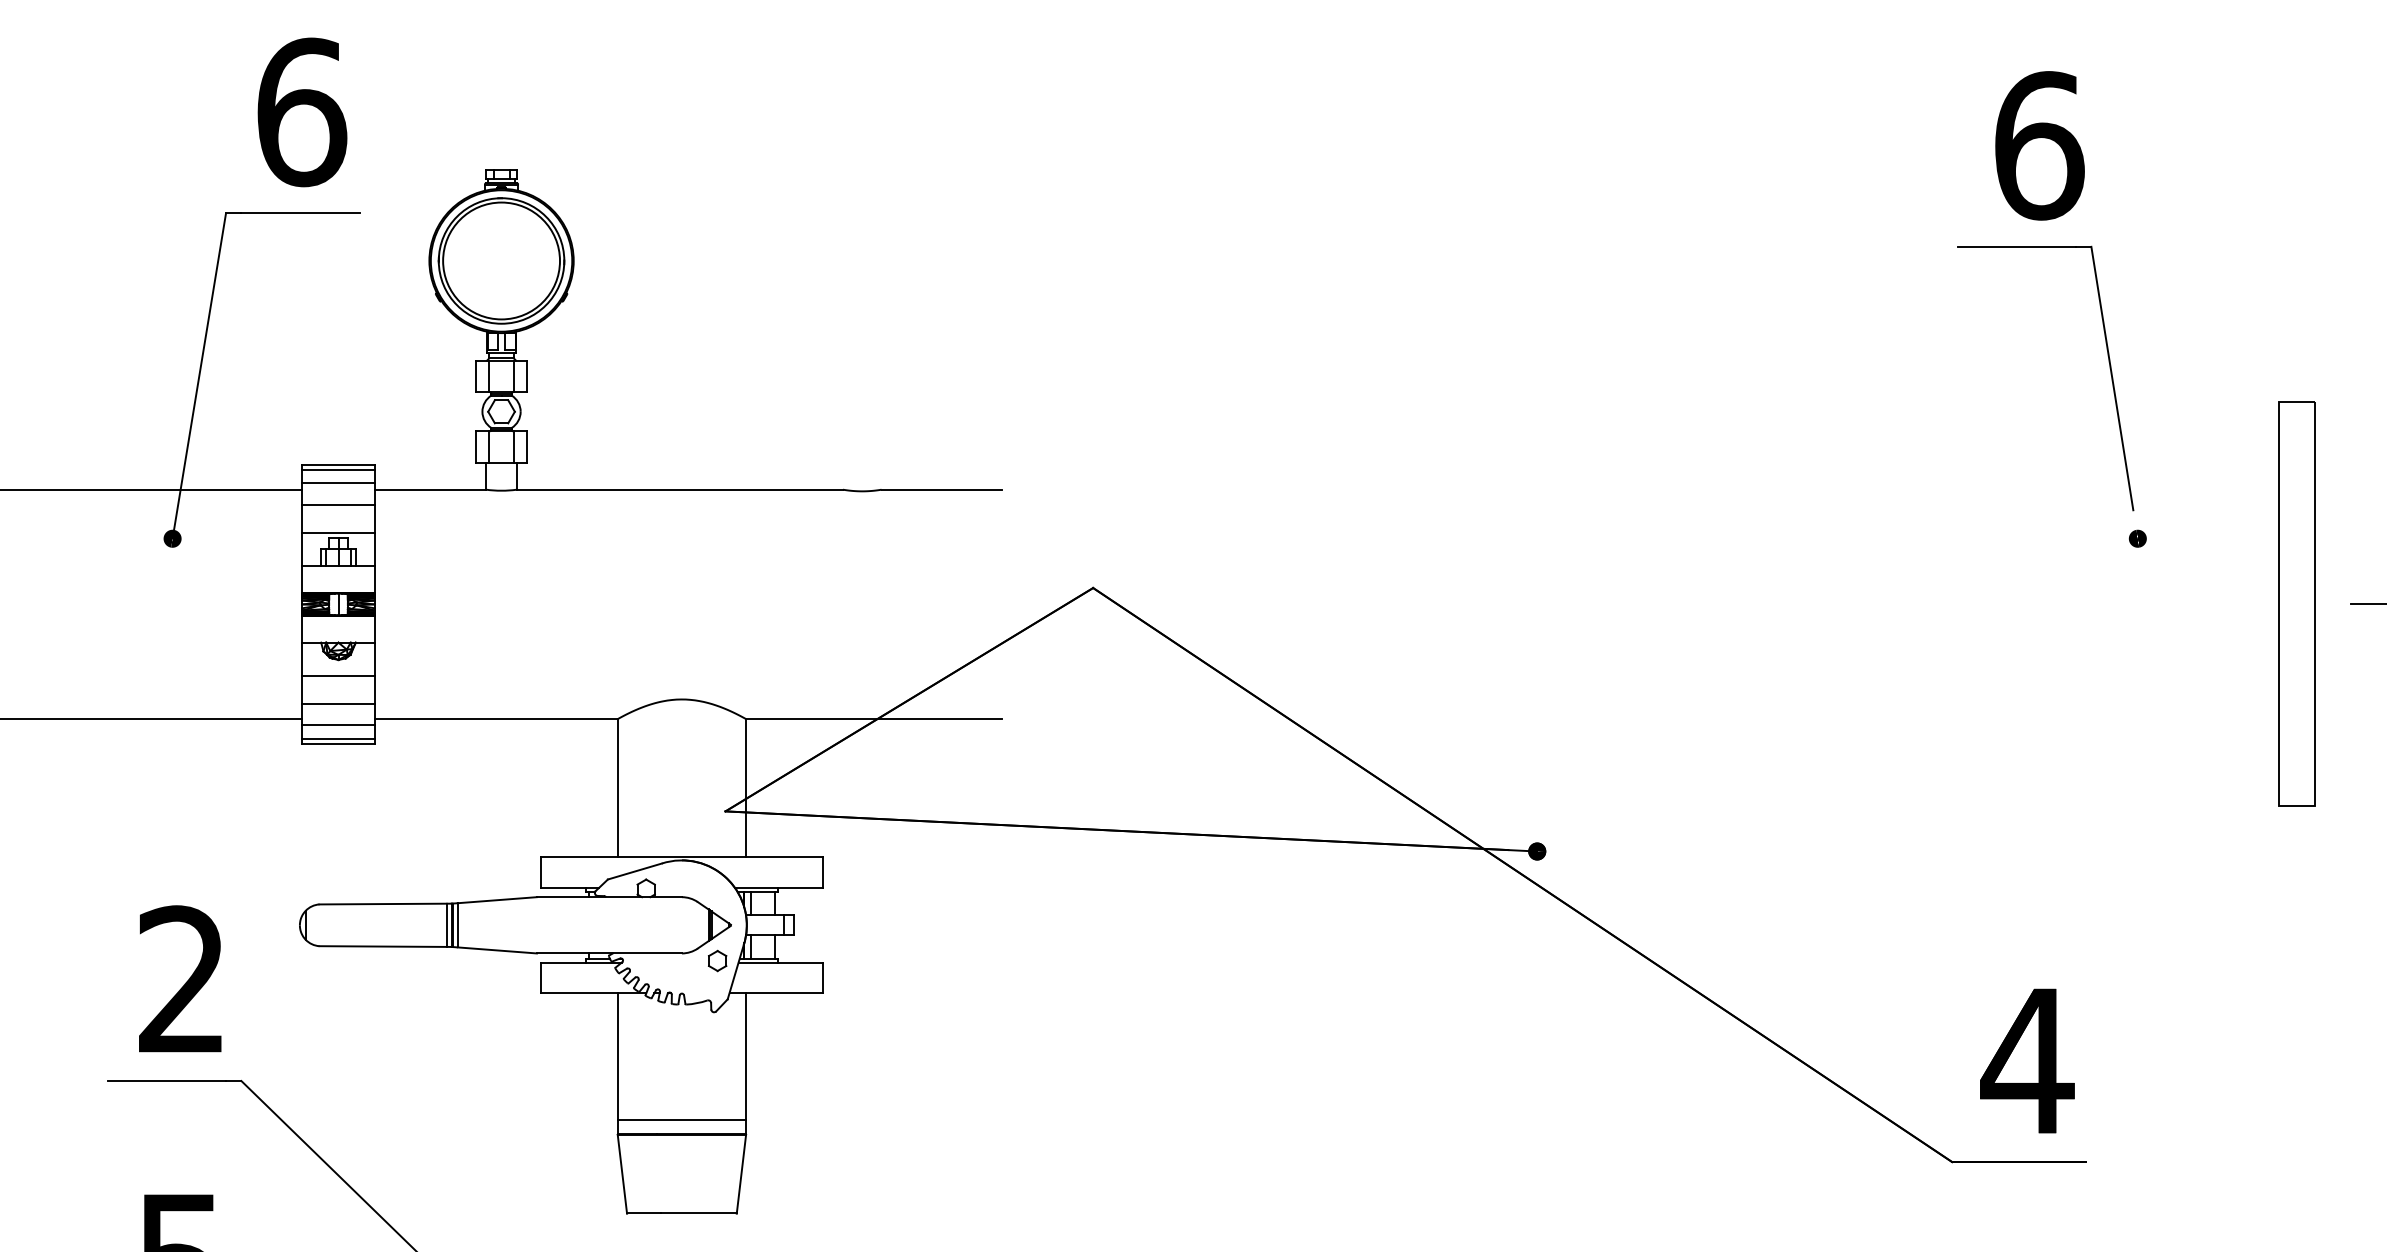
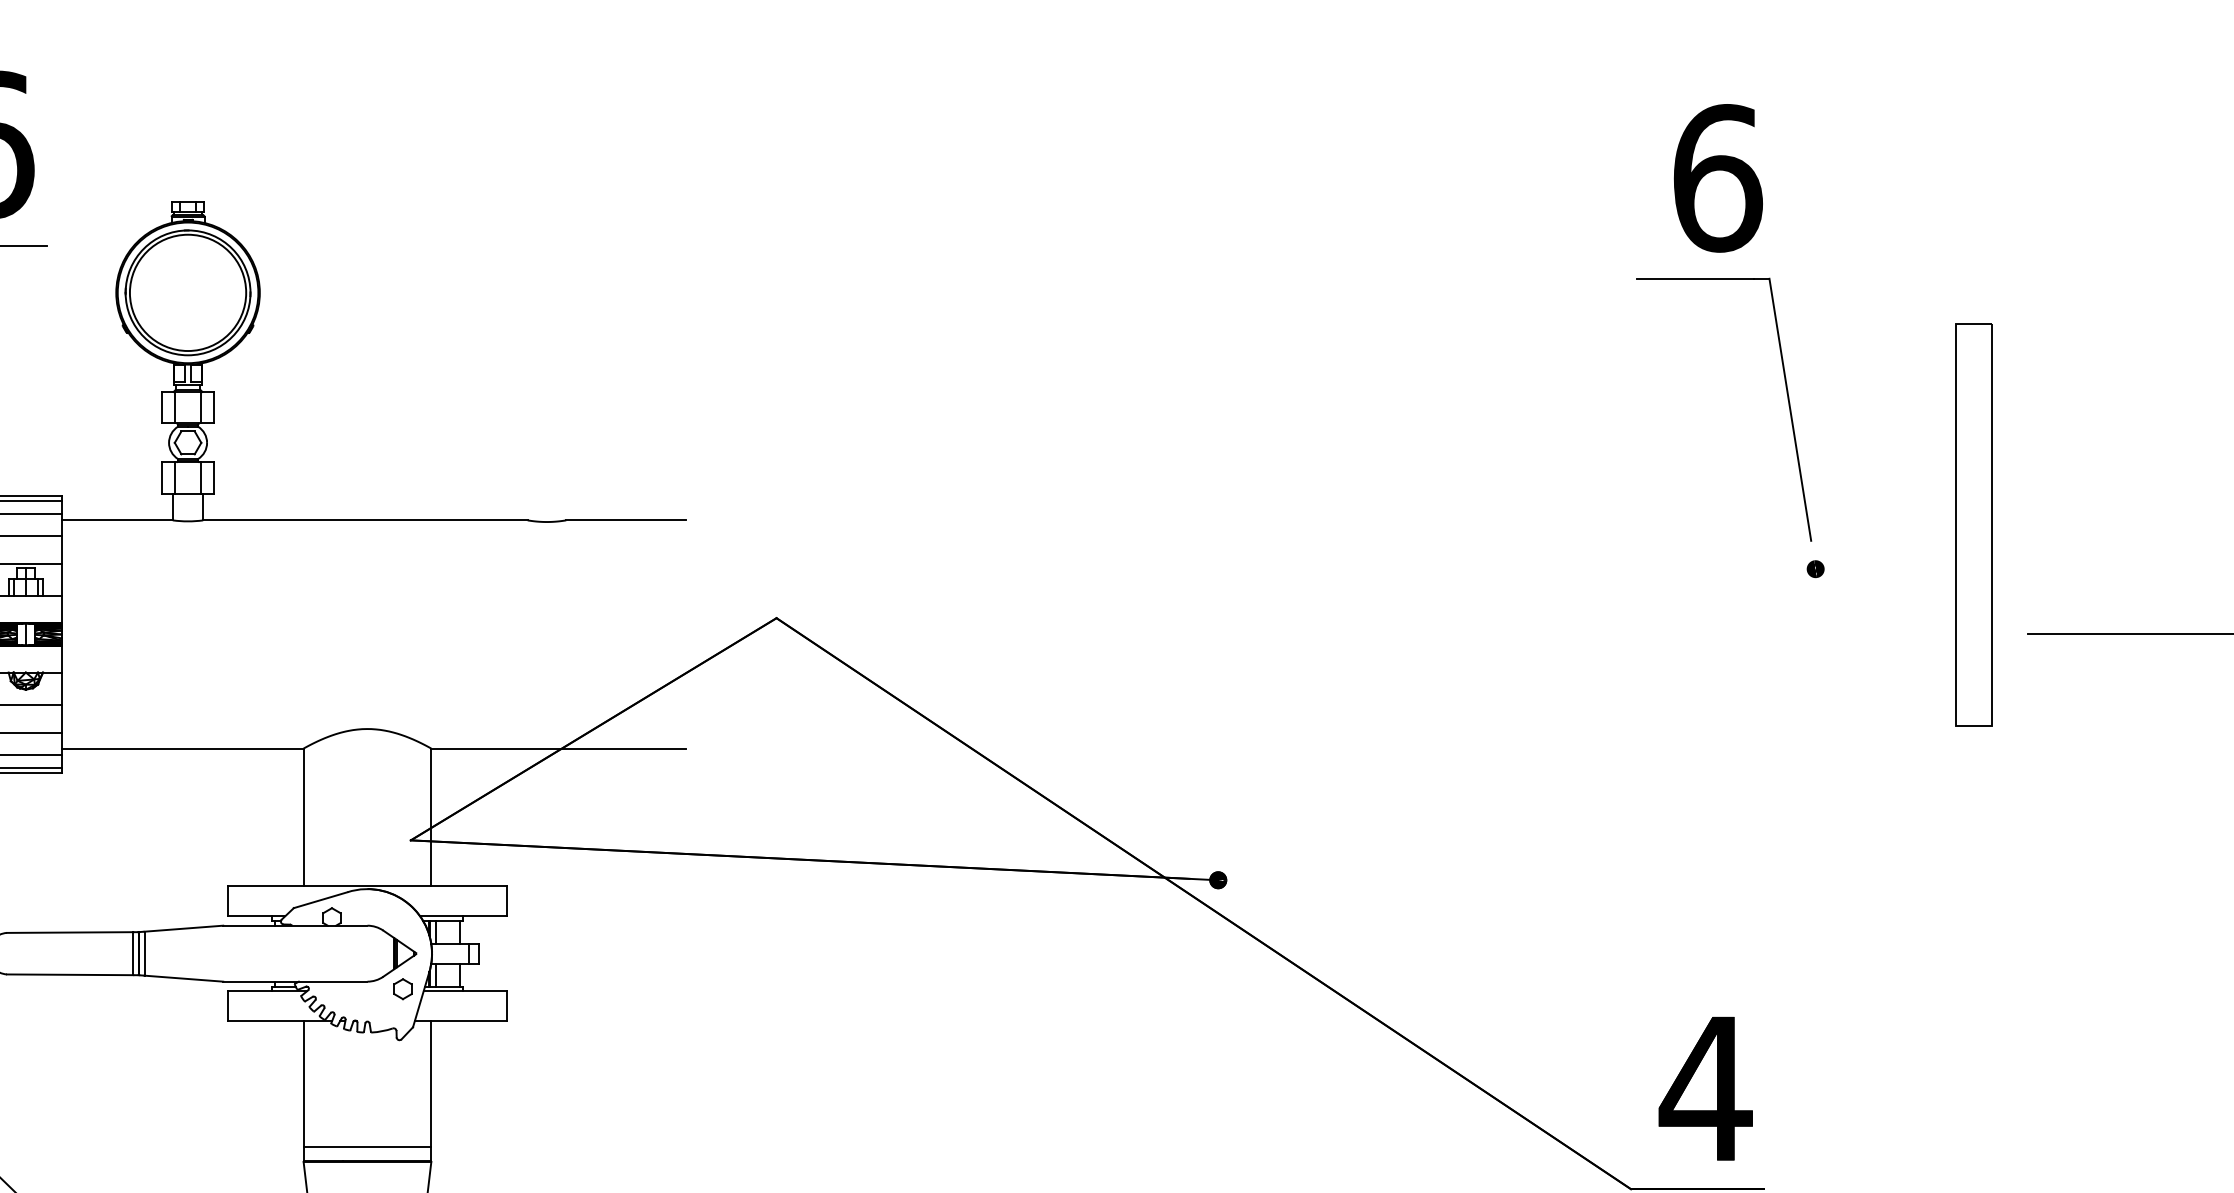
part: (2296, 603) -> (1973, 524), moved

